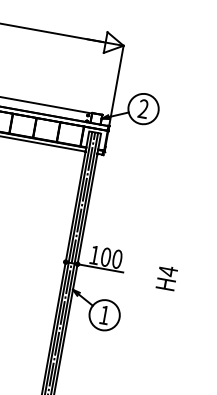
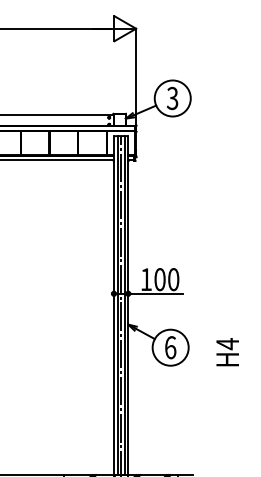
text: (143, 109) -> (172, 98), 2 -> 3
text: (166, 278) -> (227, 352), moved
text: (104, 315) -> (170, 347), 1 -> 6

